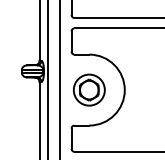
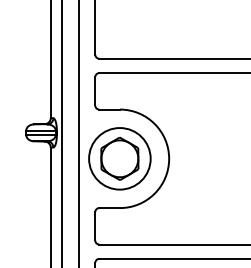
part: (89, 89) -> (119, 158), size x1.43

